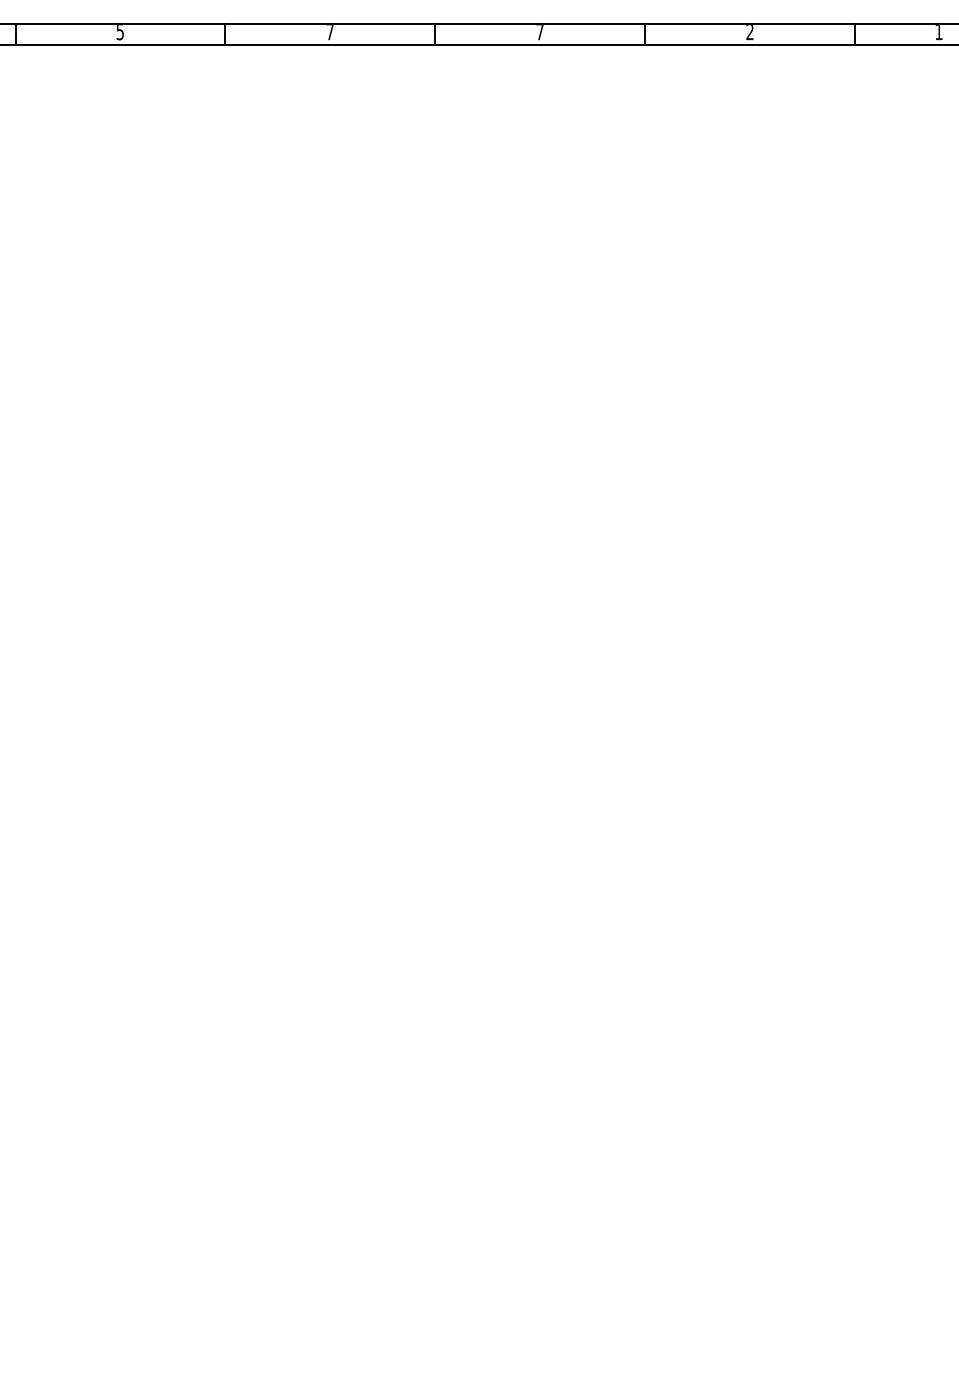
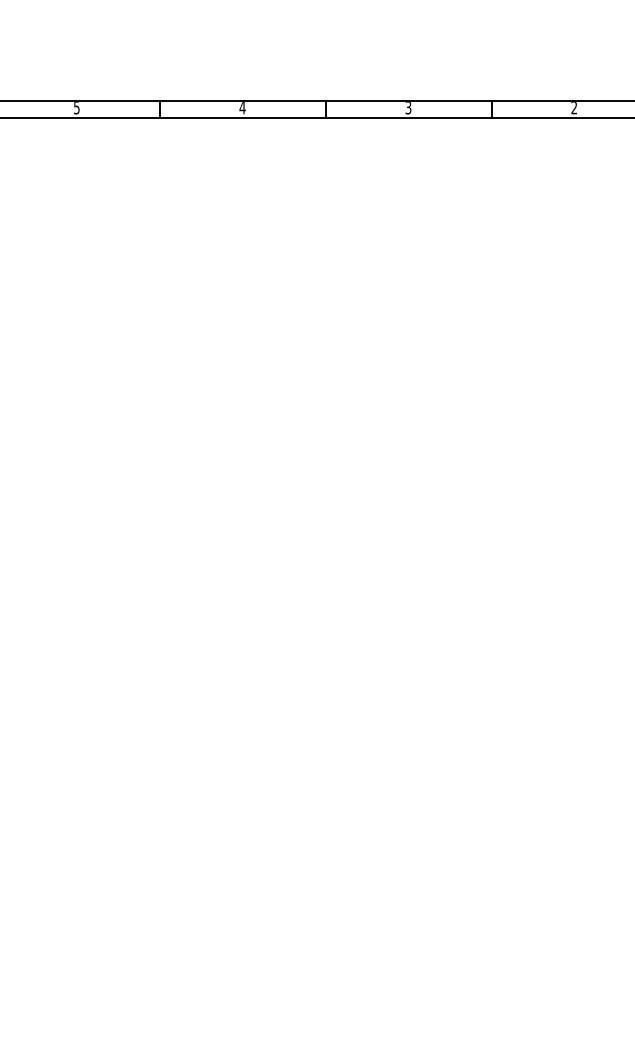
text: (330, 32) -> (242, 108), 7 -> 4
text: (539, 32) -> (407, 108), 7 -> 3

